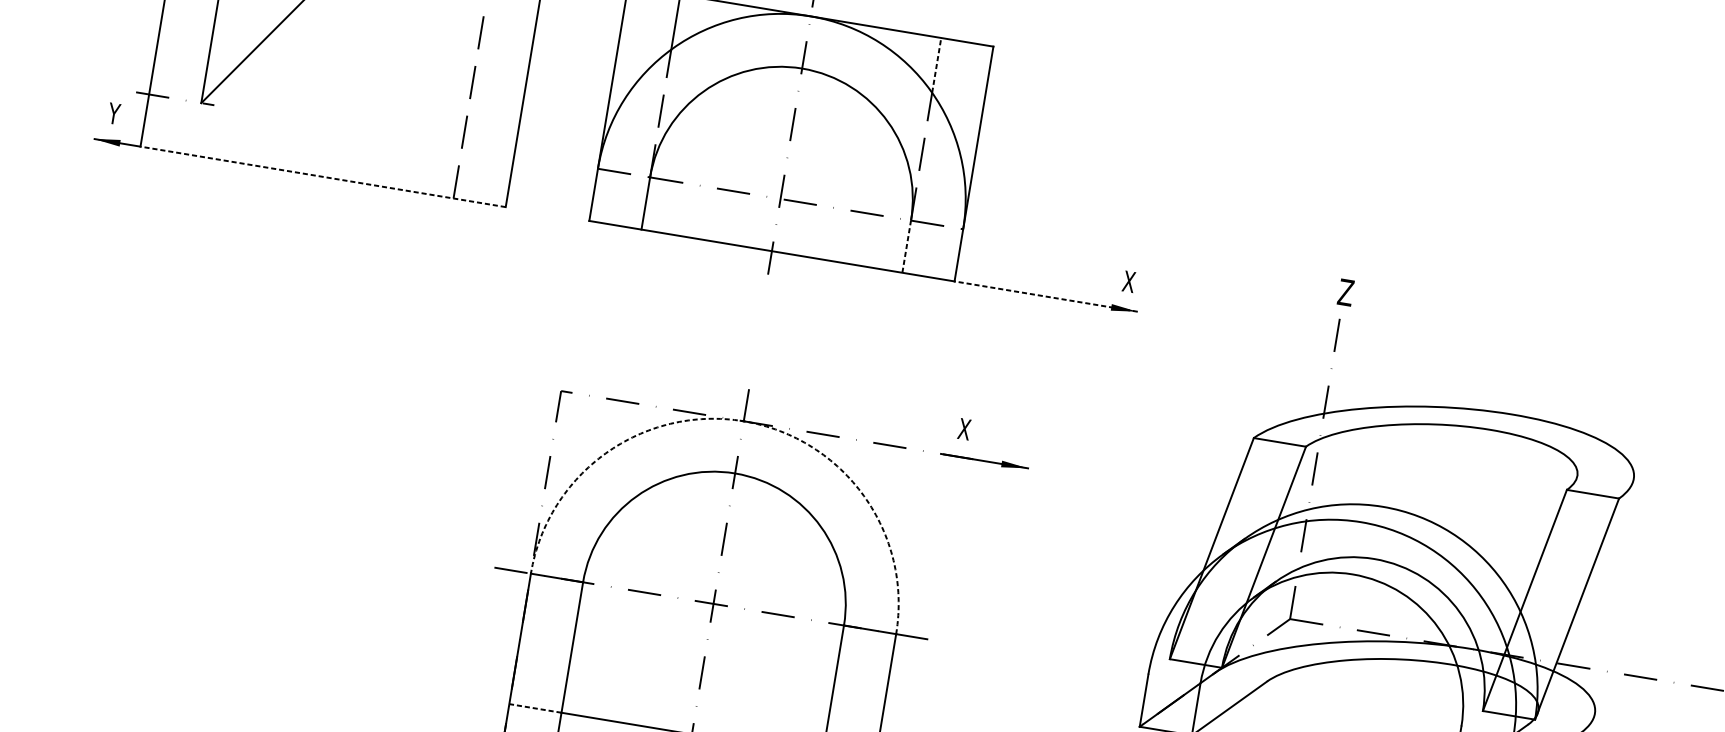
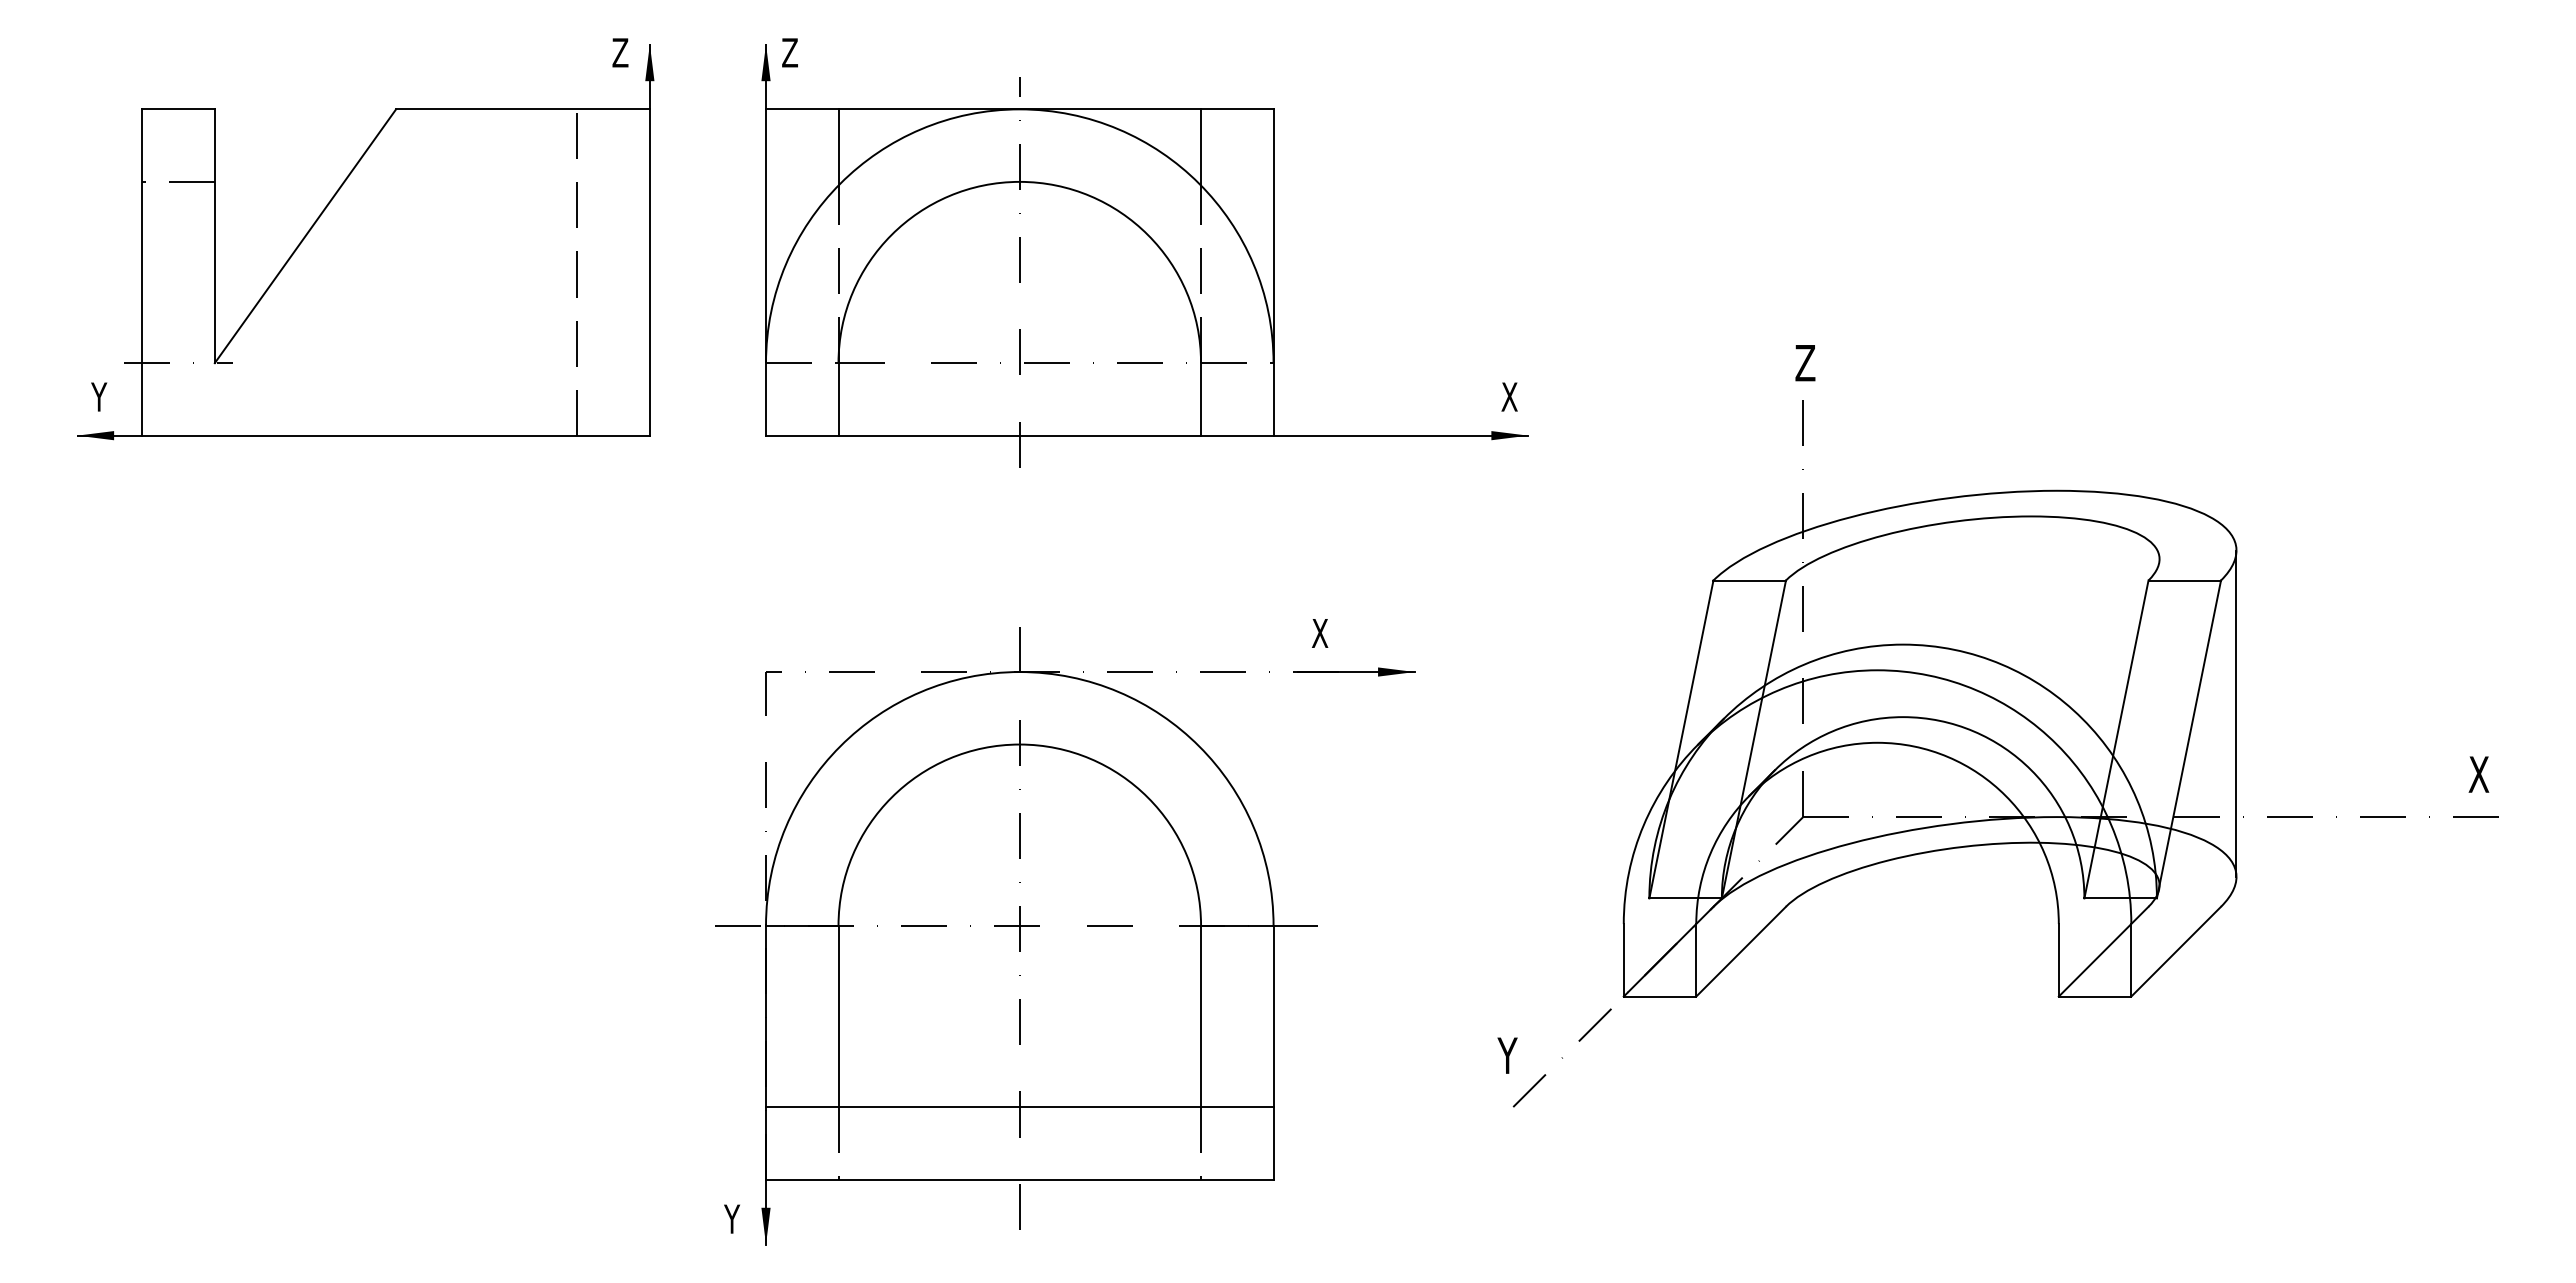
line: (937, 64) -> (1201, 146), dashed -> solid
line: (323, 176) -> (396, 435), dashed -> solid
line: (907, 246) -> (1201, 398), dashed -> solid
line: (1045, 296) -> (1400, 435), dashed -> solid
arc: (743, 421) -> (1019, 672), dashed -> solid
line: (1614, 596) -> (2236, 713), added
line: (534, 708) -> (801, 1107), dashed -> solid

